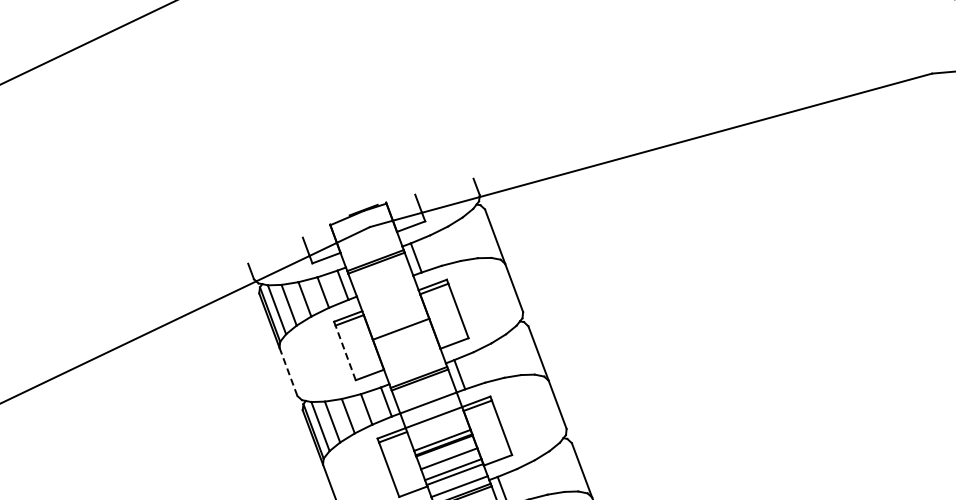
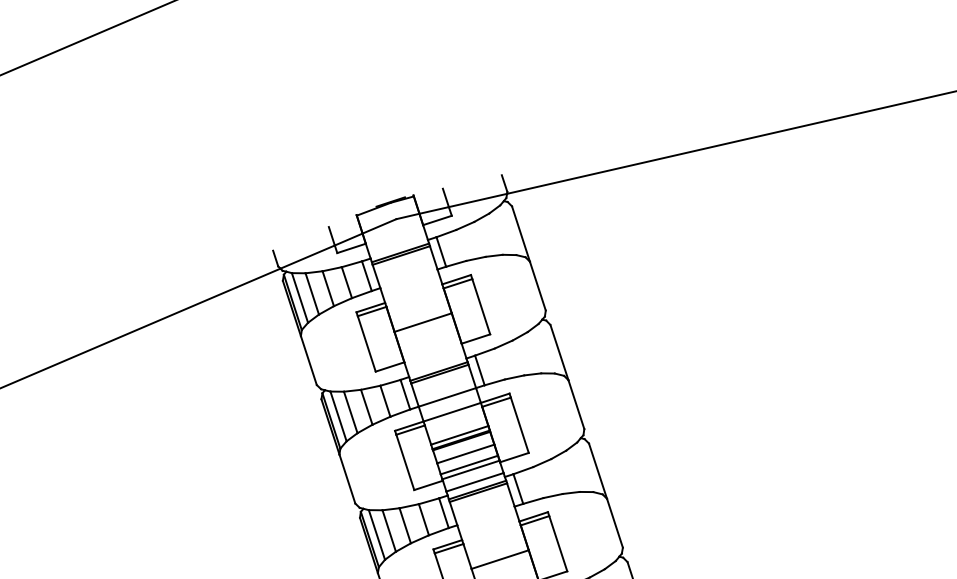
line: (345, 352) -> (366, 343), dashed -> solid
line: (288, 371) -> (308, 360), dashed -> solid

